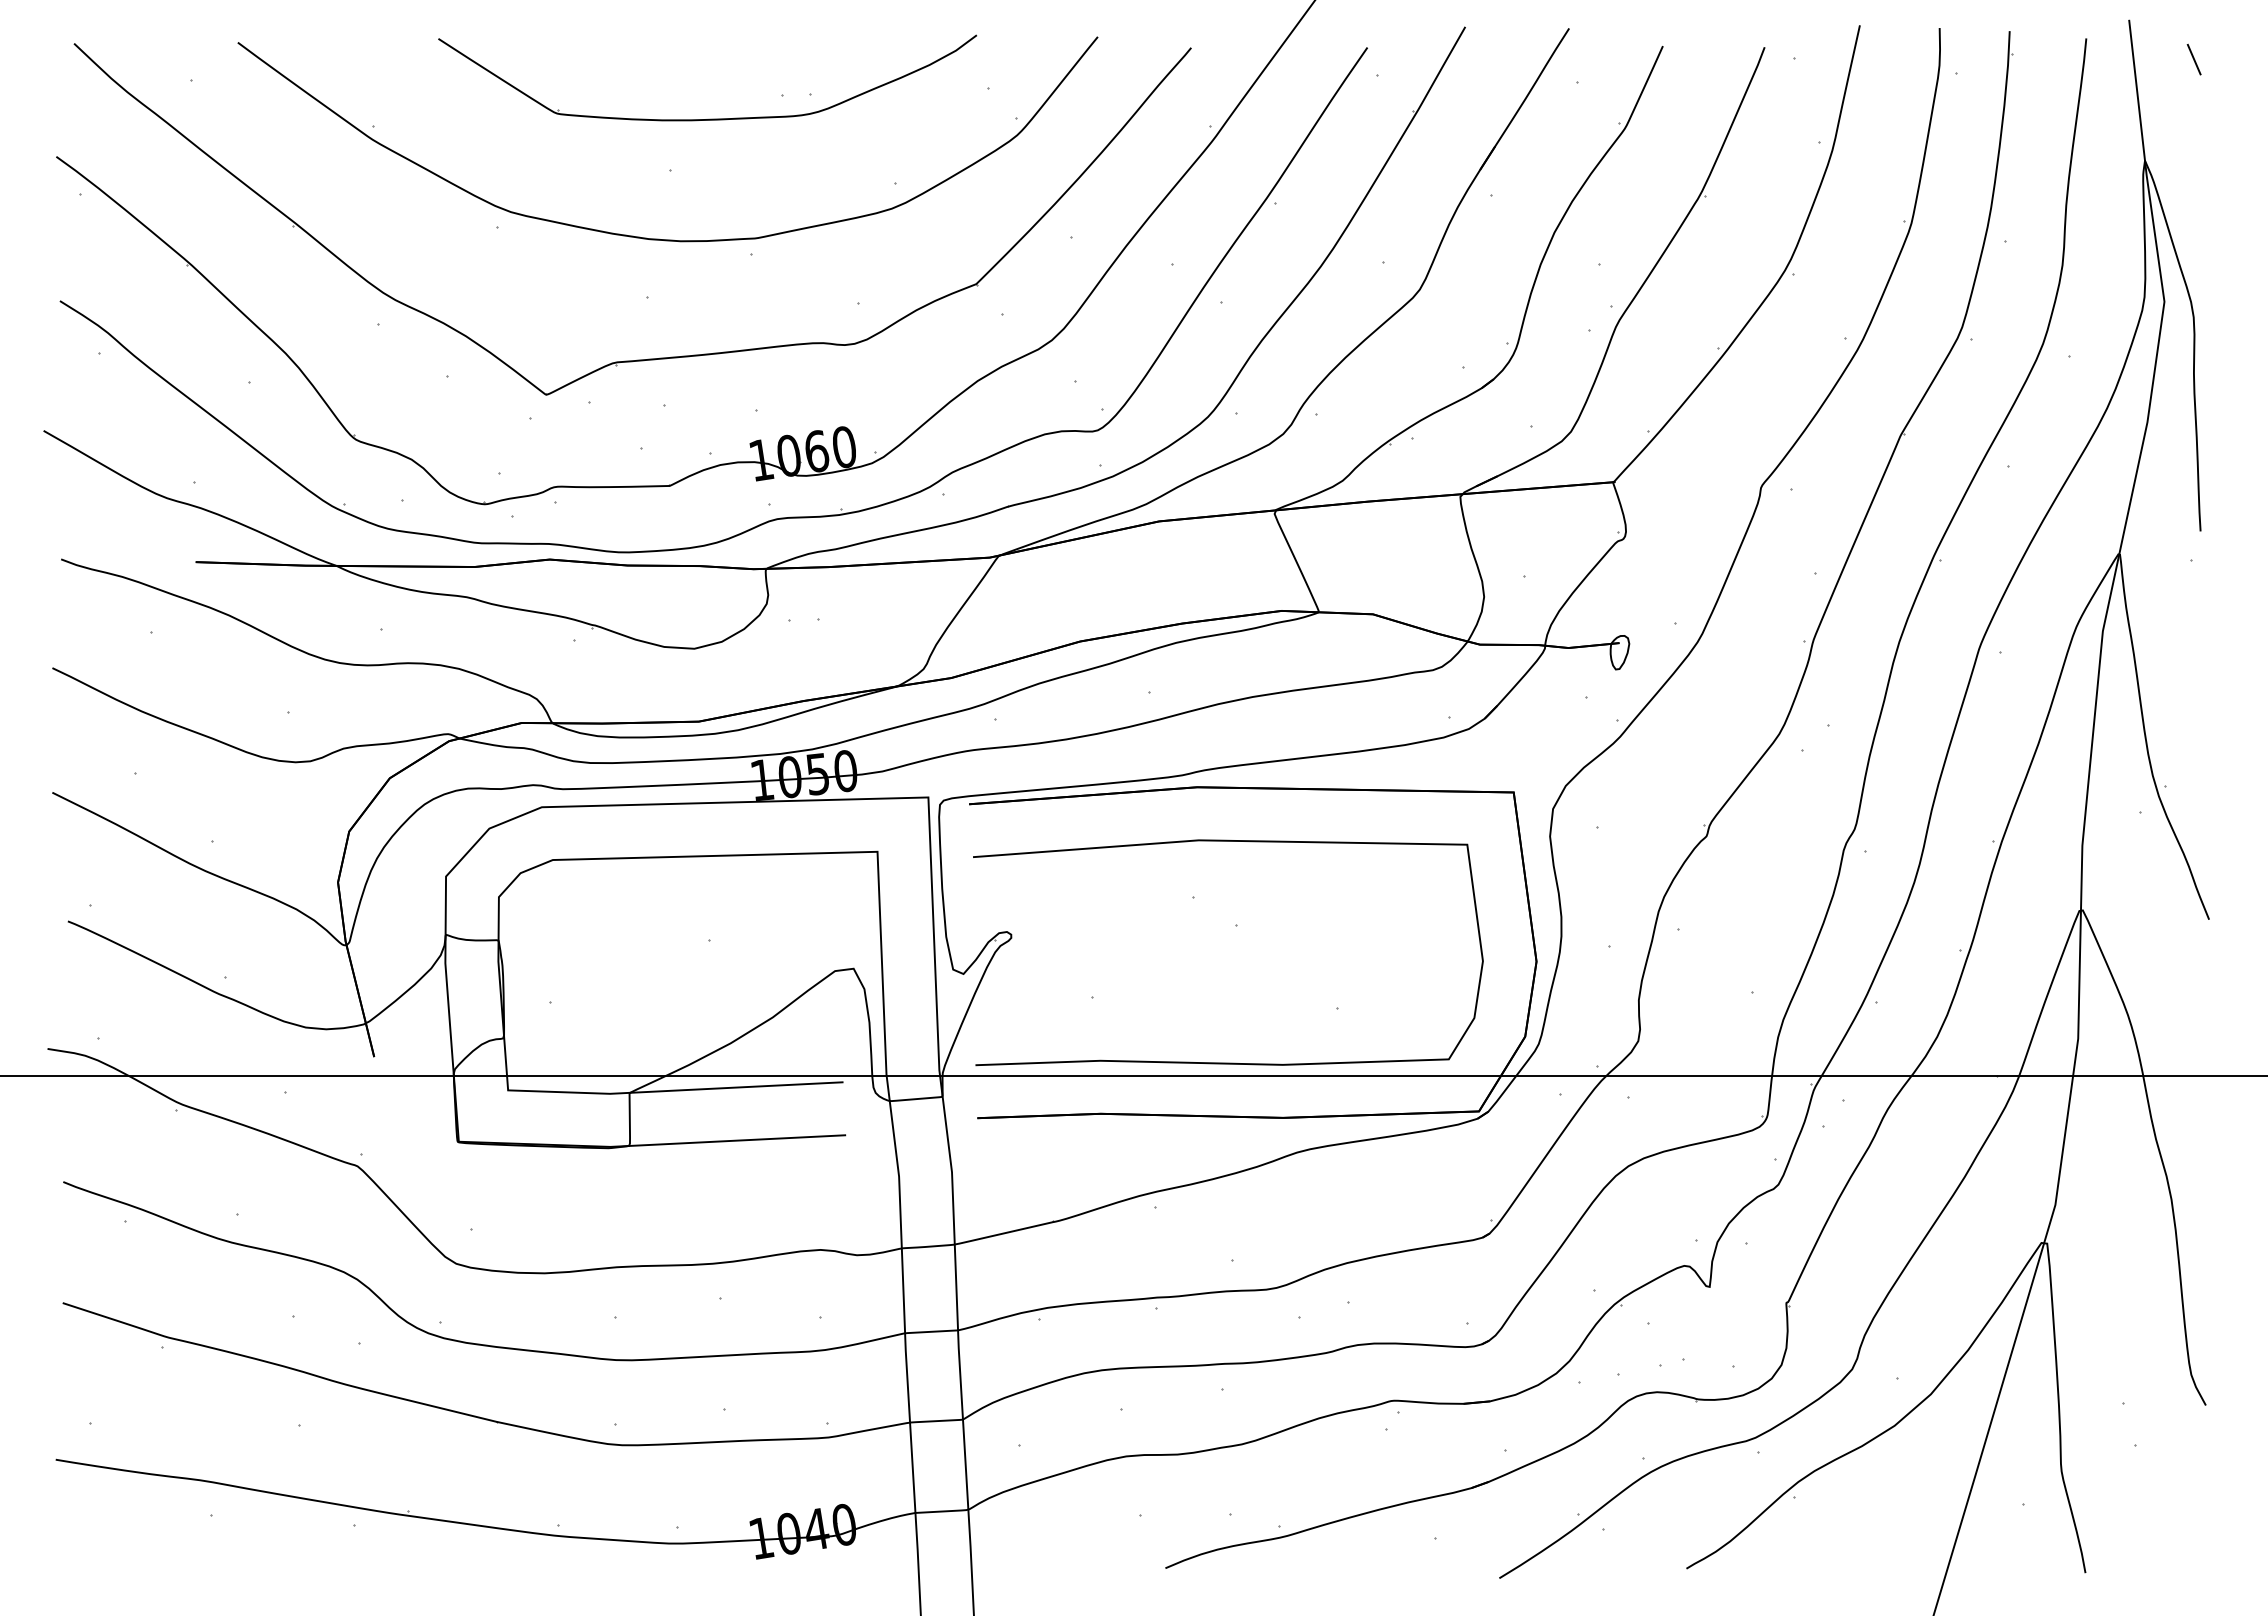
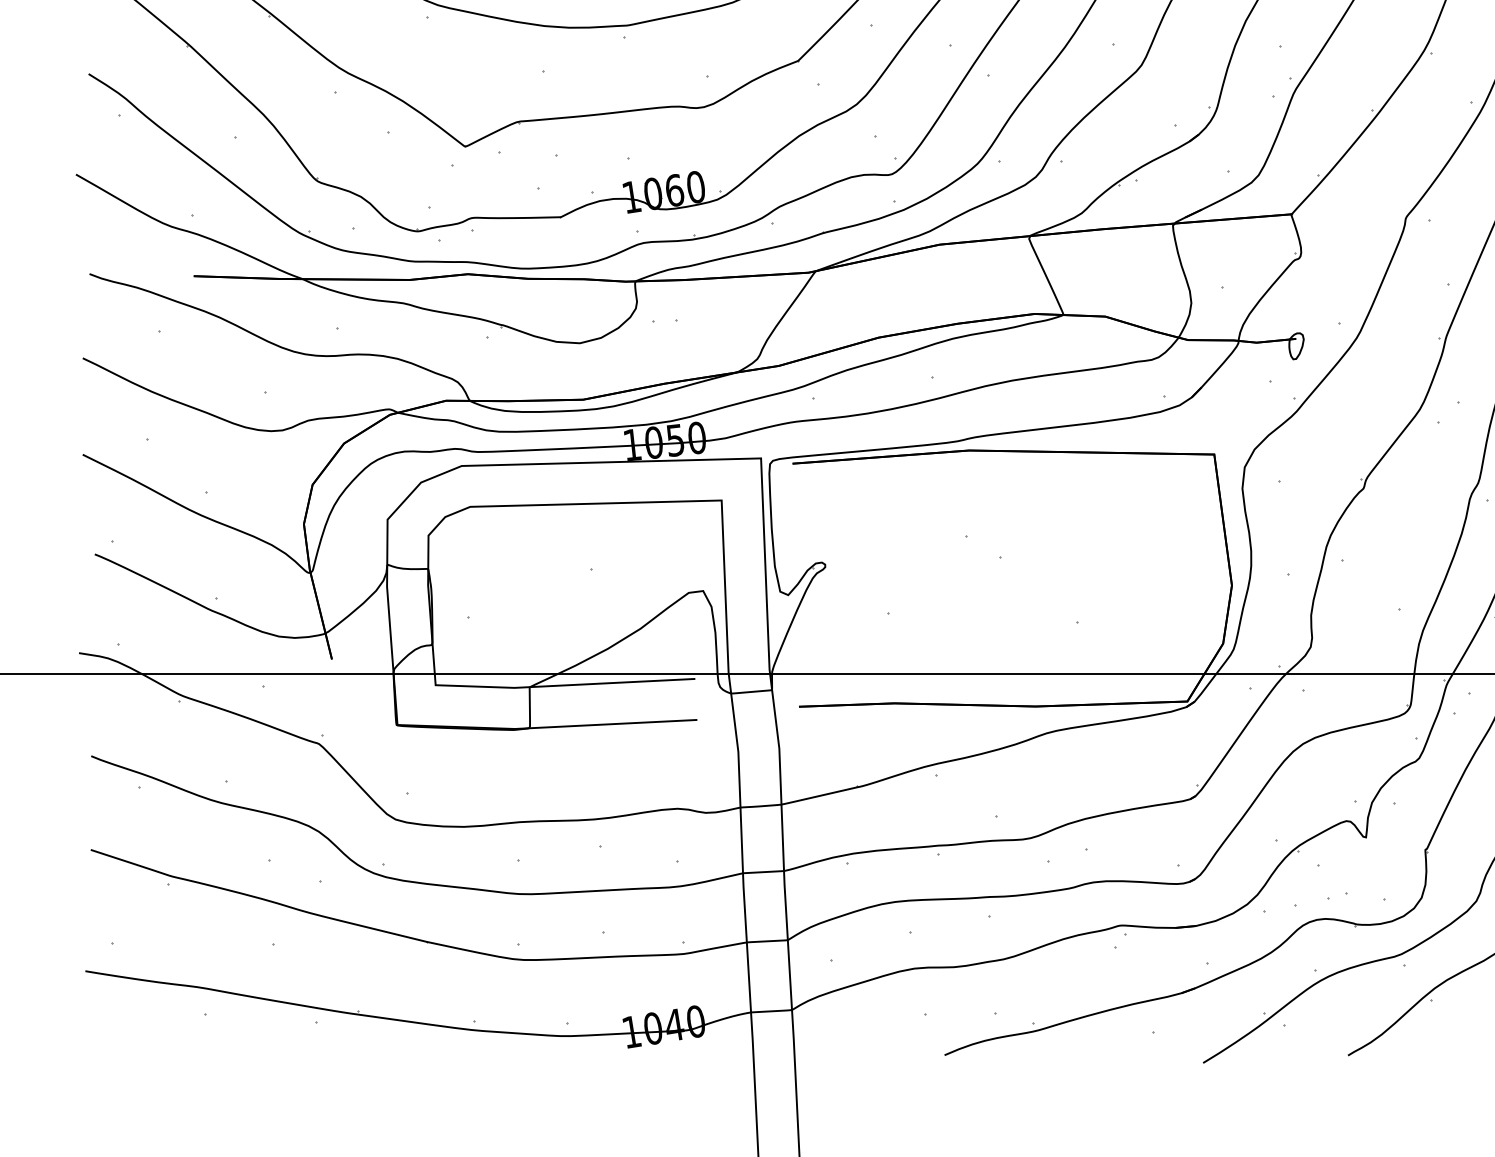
curve: (1228, 1062) -> (993, 663), removed

